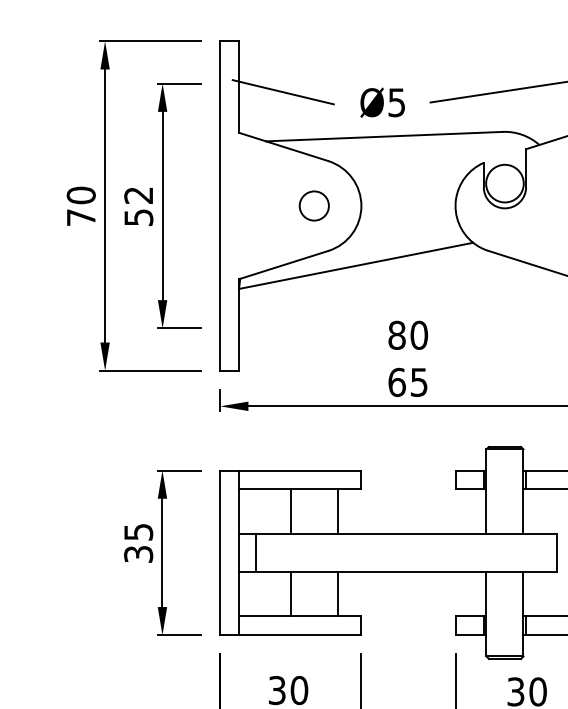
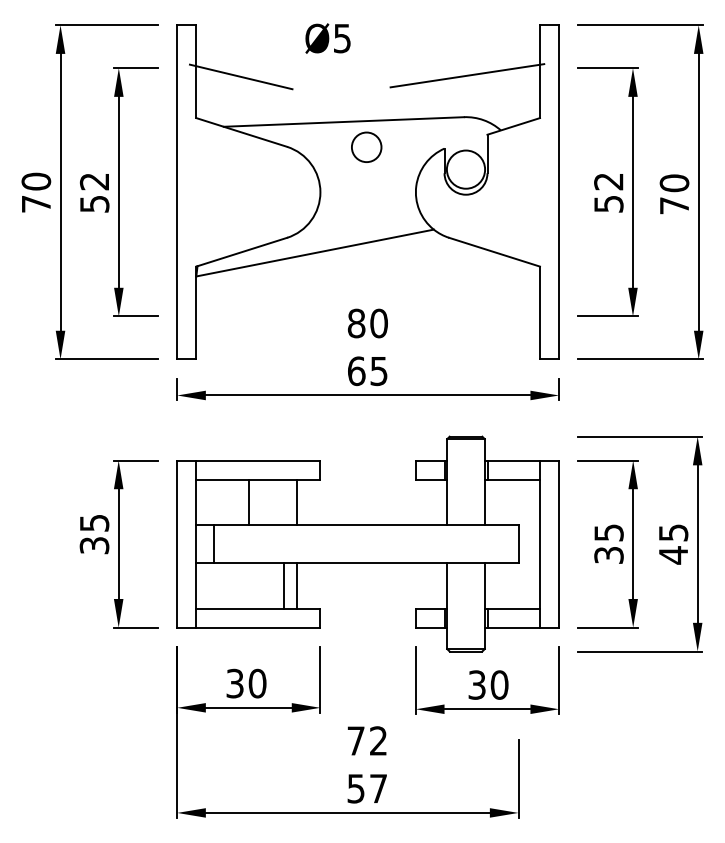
text: (382, 102) -> (327, 38), moved
circle: (314, 205) -> (366, 146), moved
line: (290, 593) -> (283, 585), moved

